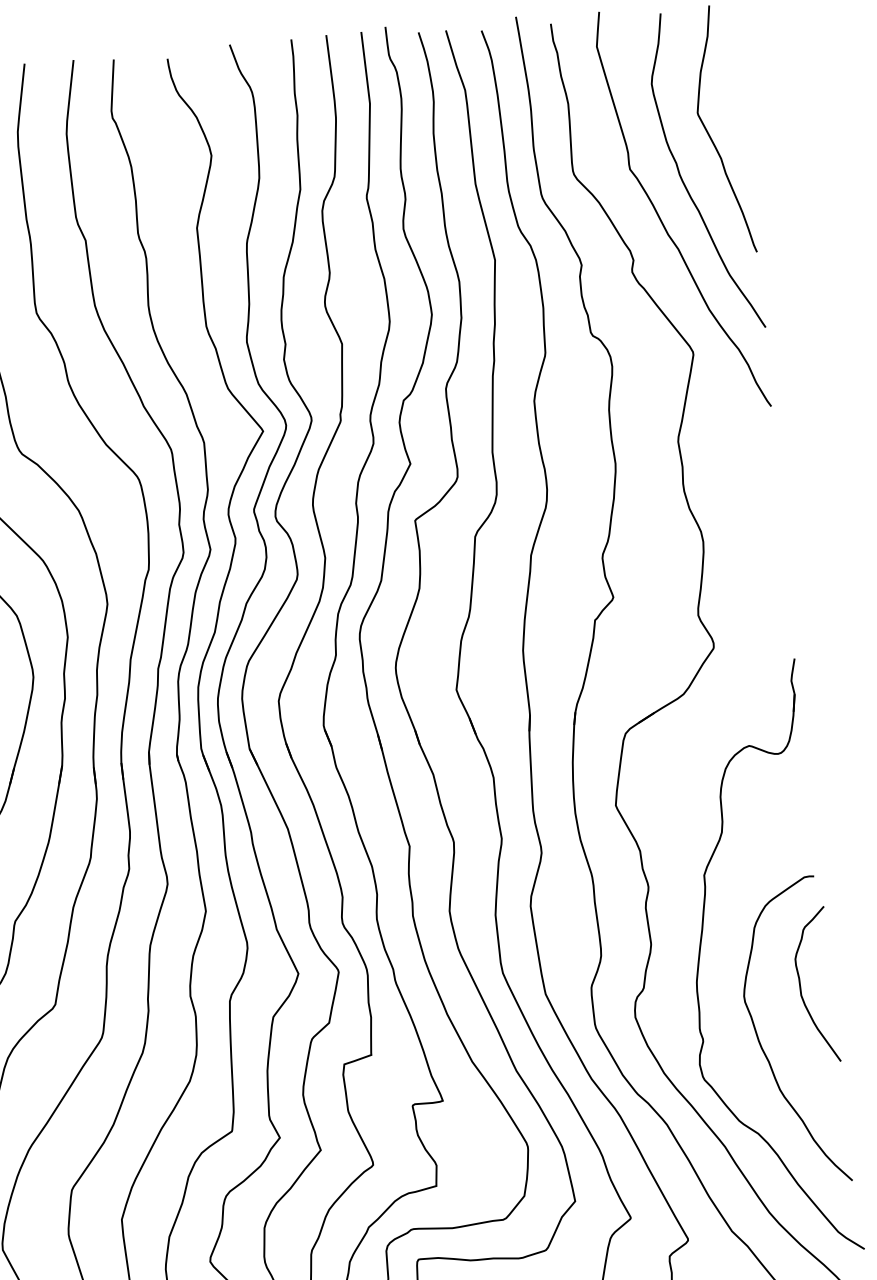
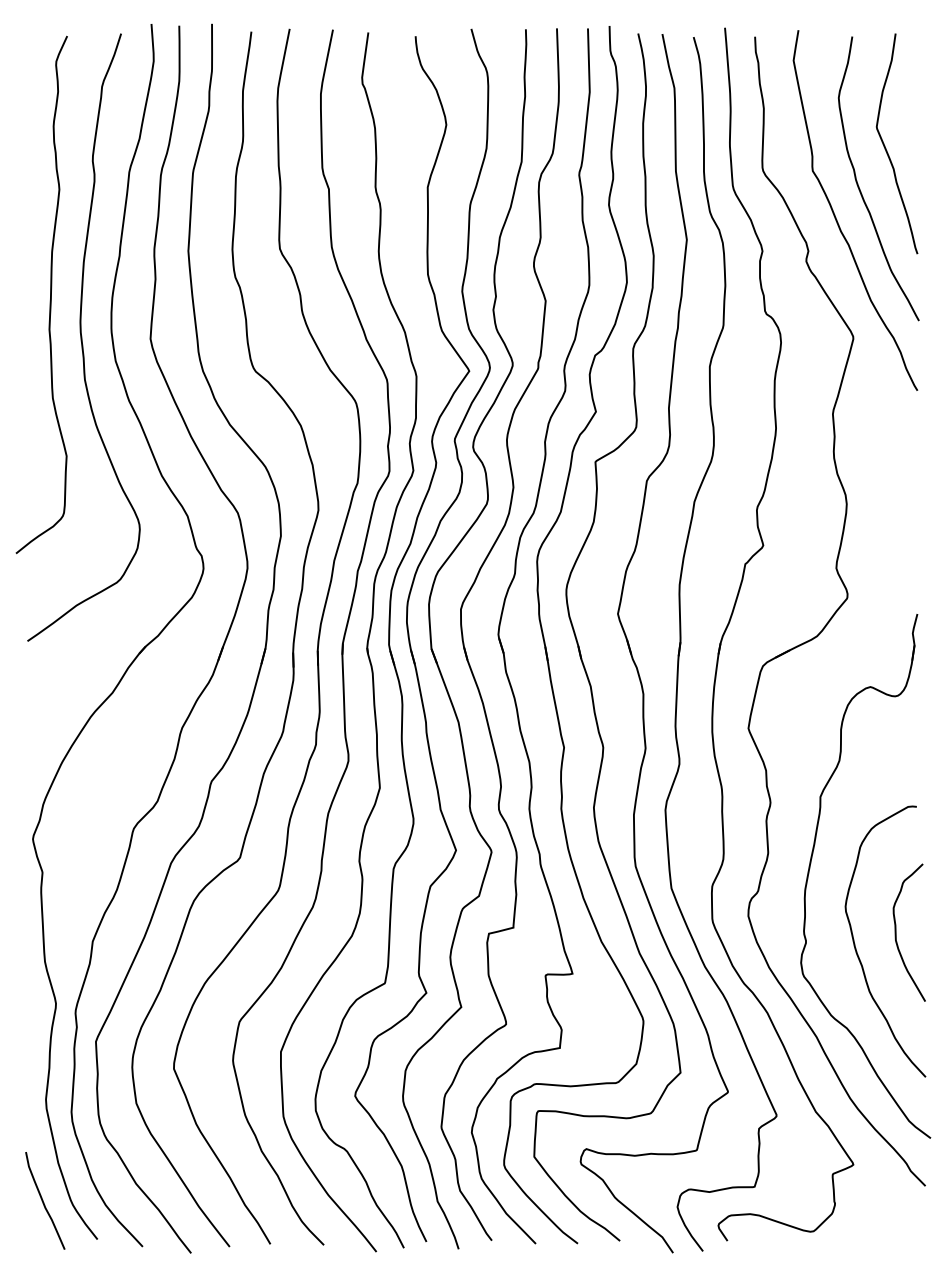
curve: (801, 986) -> (896, 932), moved

